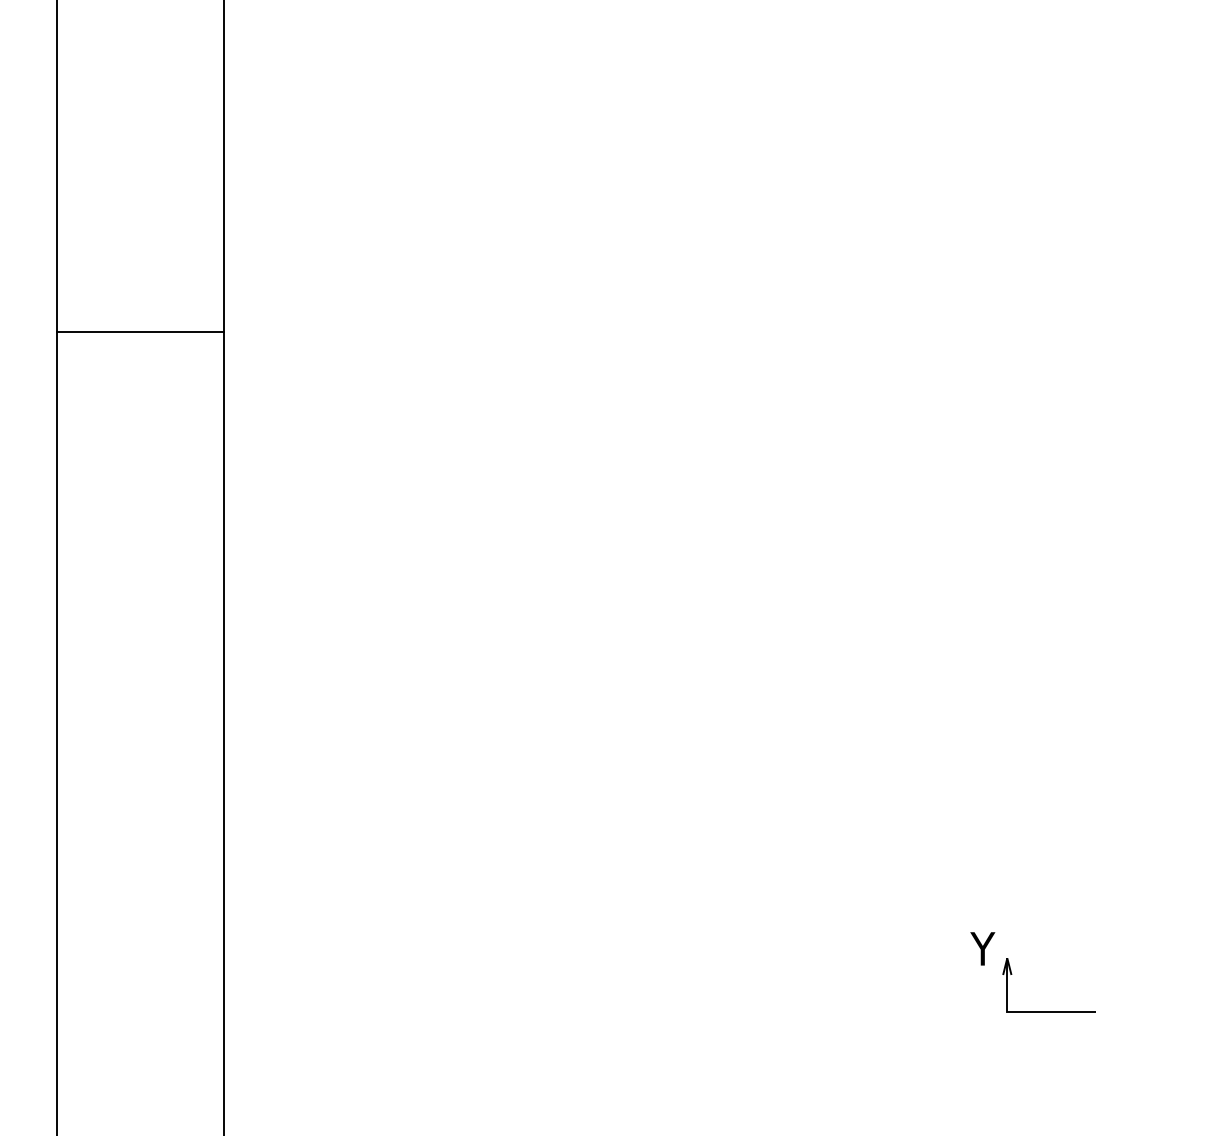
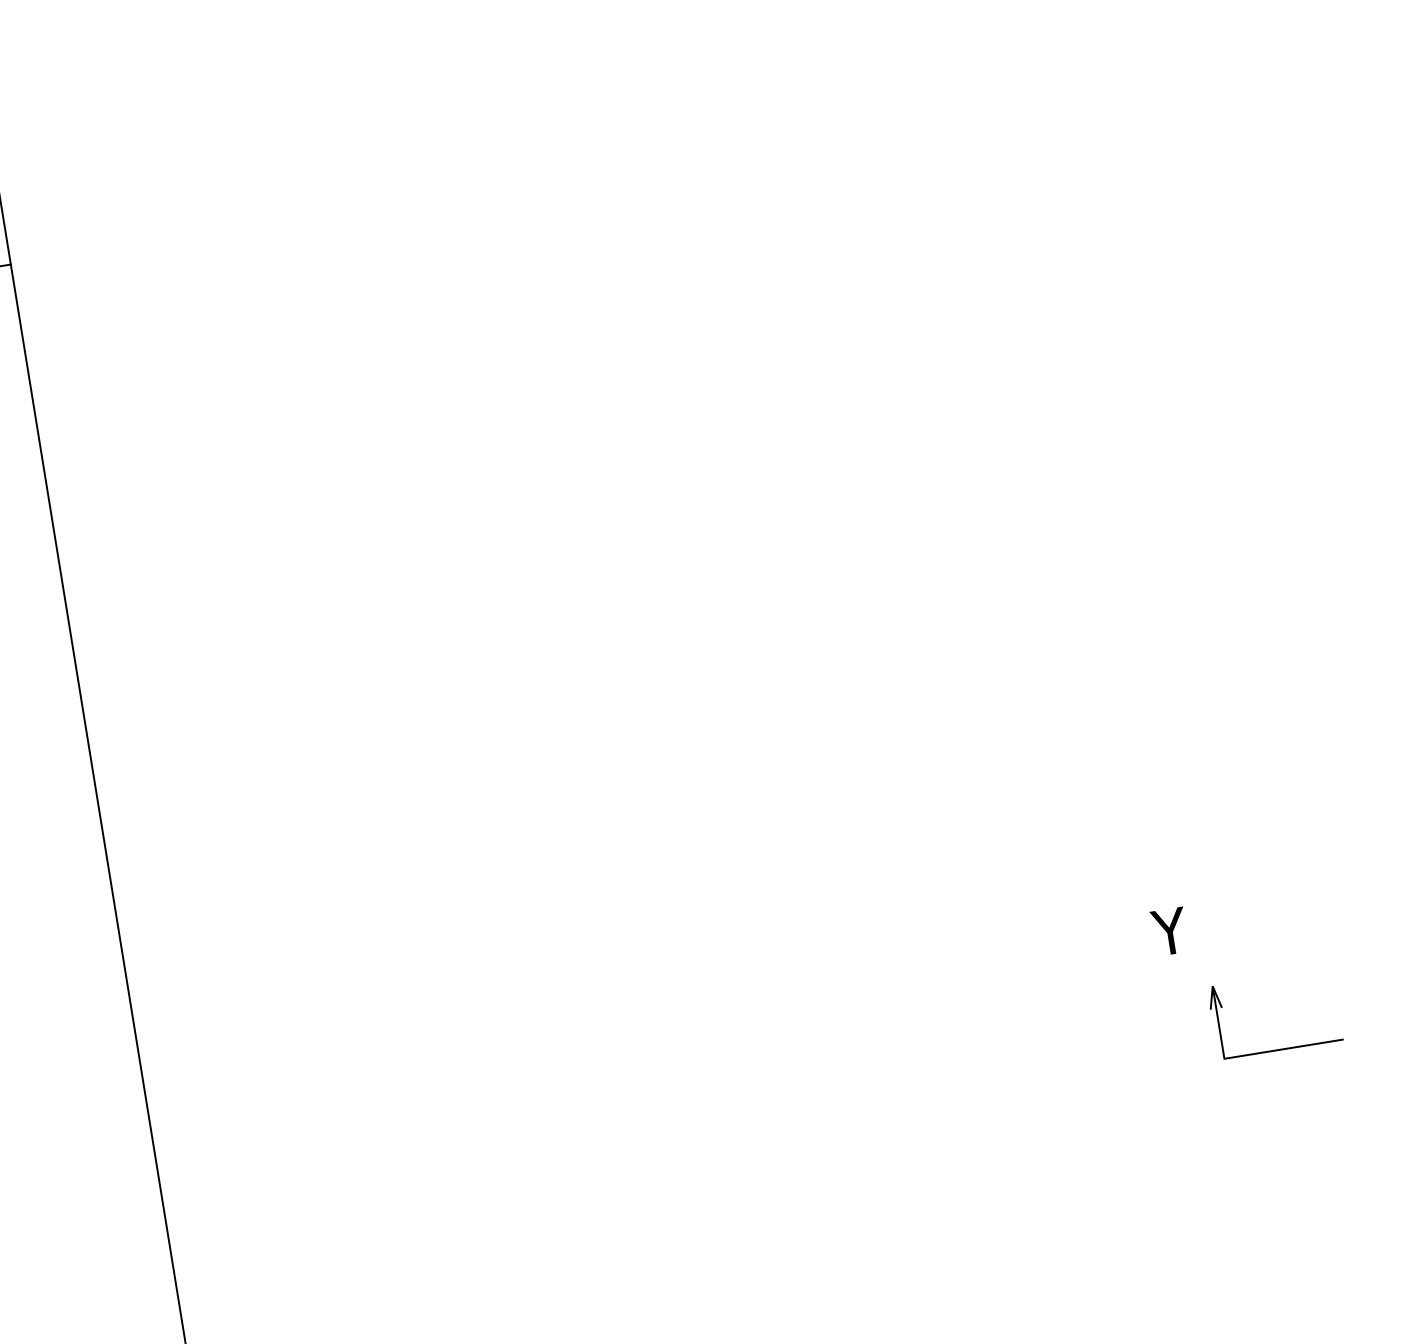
part: (1048, 1011) -> (1279, 1049), moved

